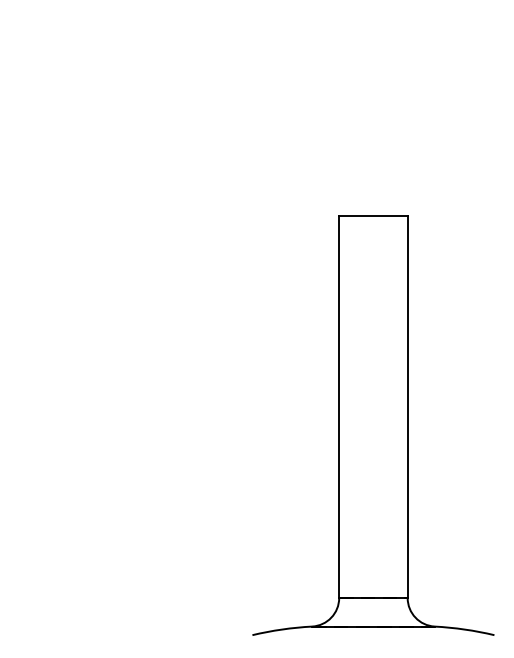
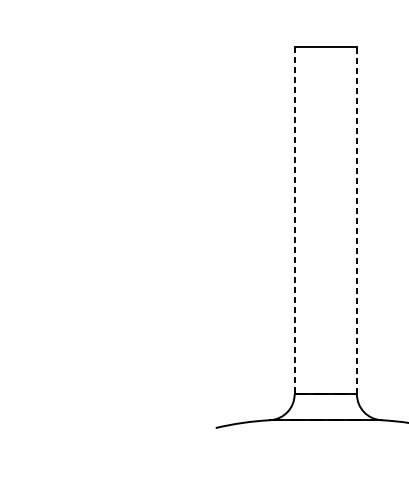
line: (407, 406) -> (356, 220), solid -> dashed
line: (339, 407) -> (294, 221), solid -> dashed

